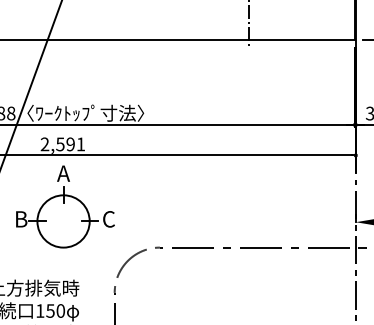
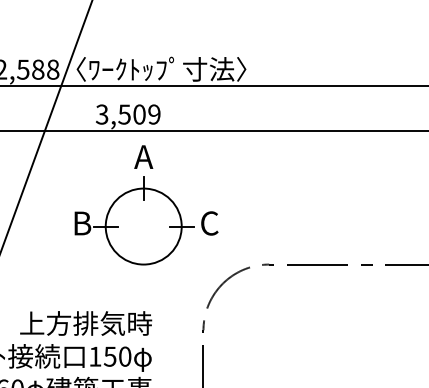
text: (62, 144) -> (127, 114), 2,591 -> 3,509
part: (65, 206) -> (146, 204), moved

